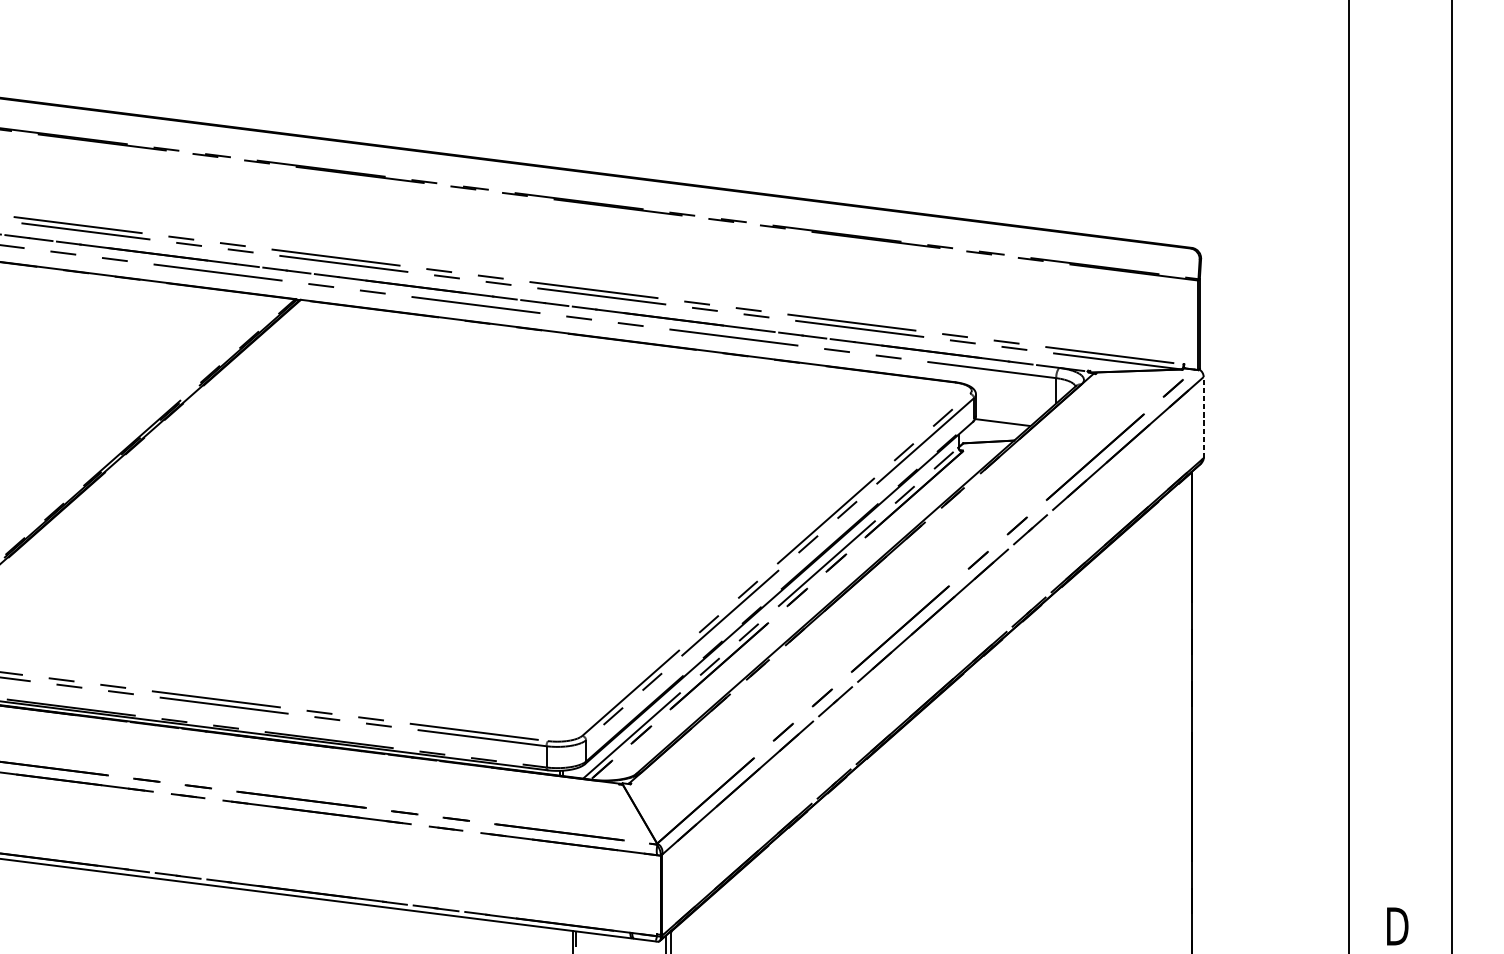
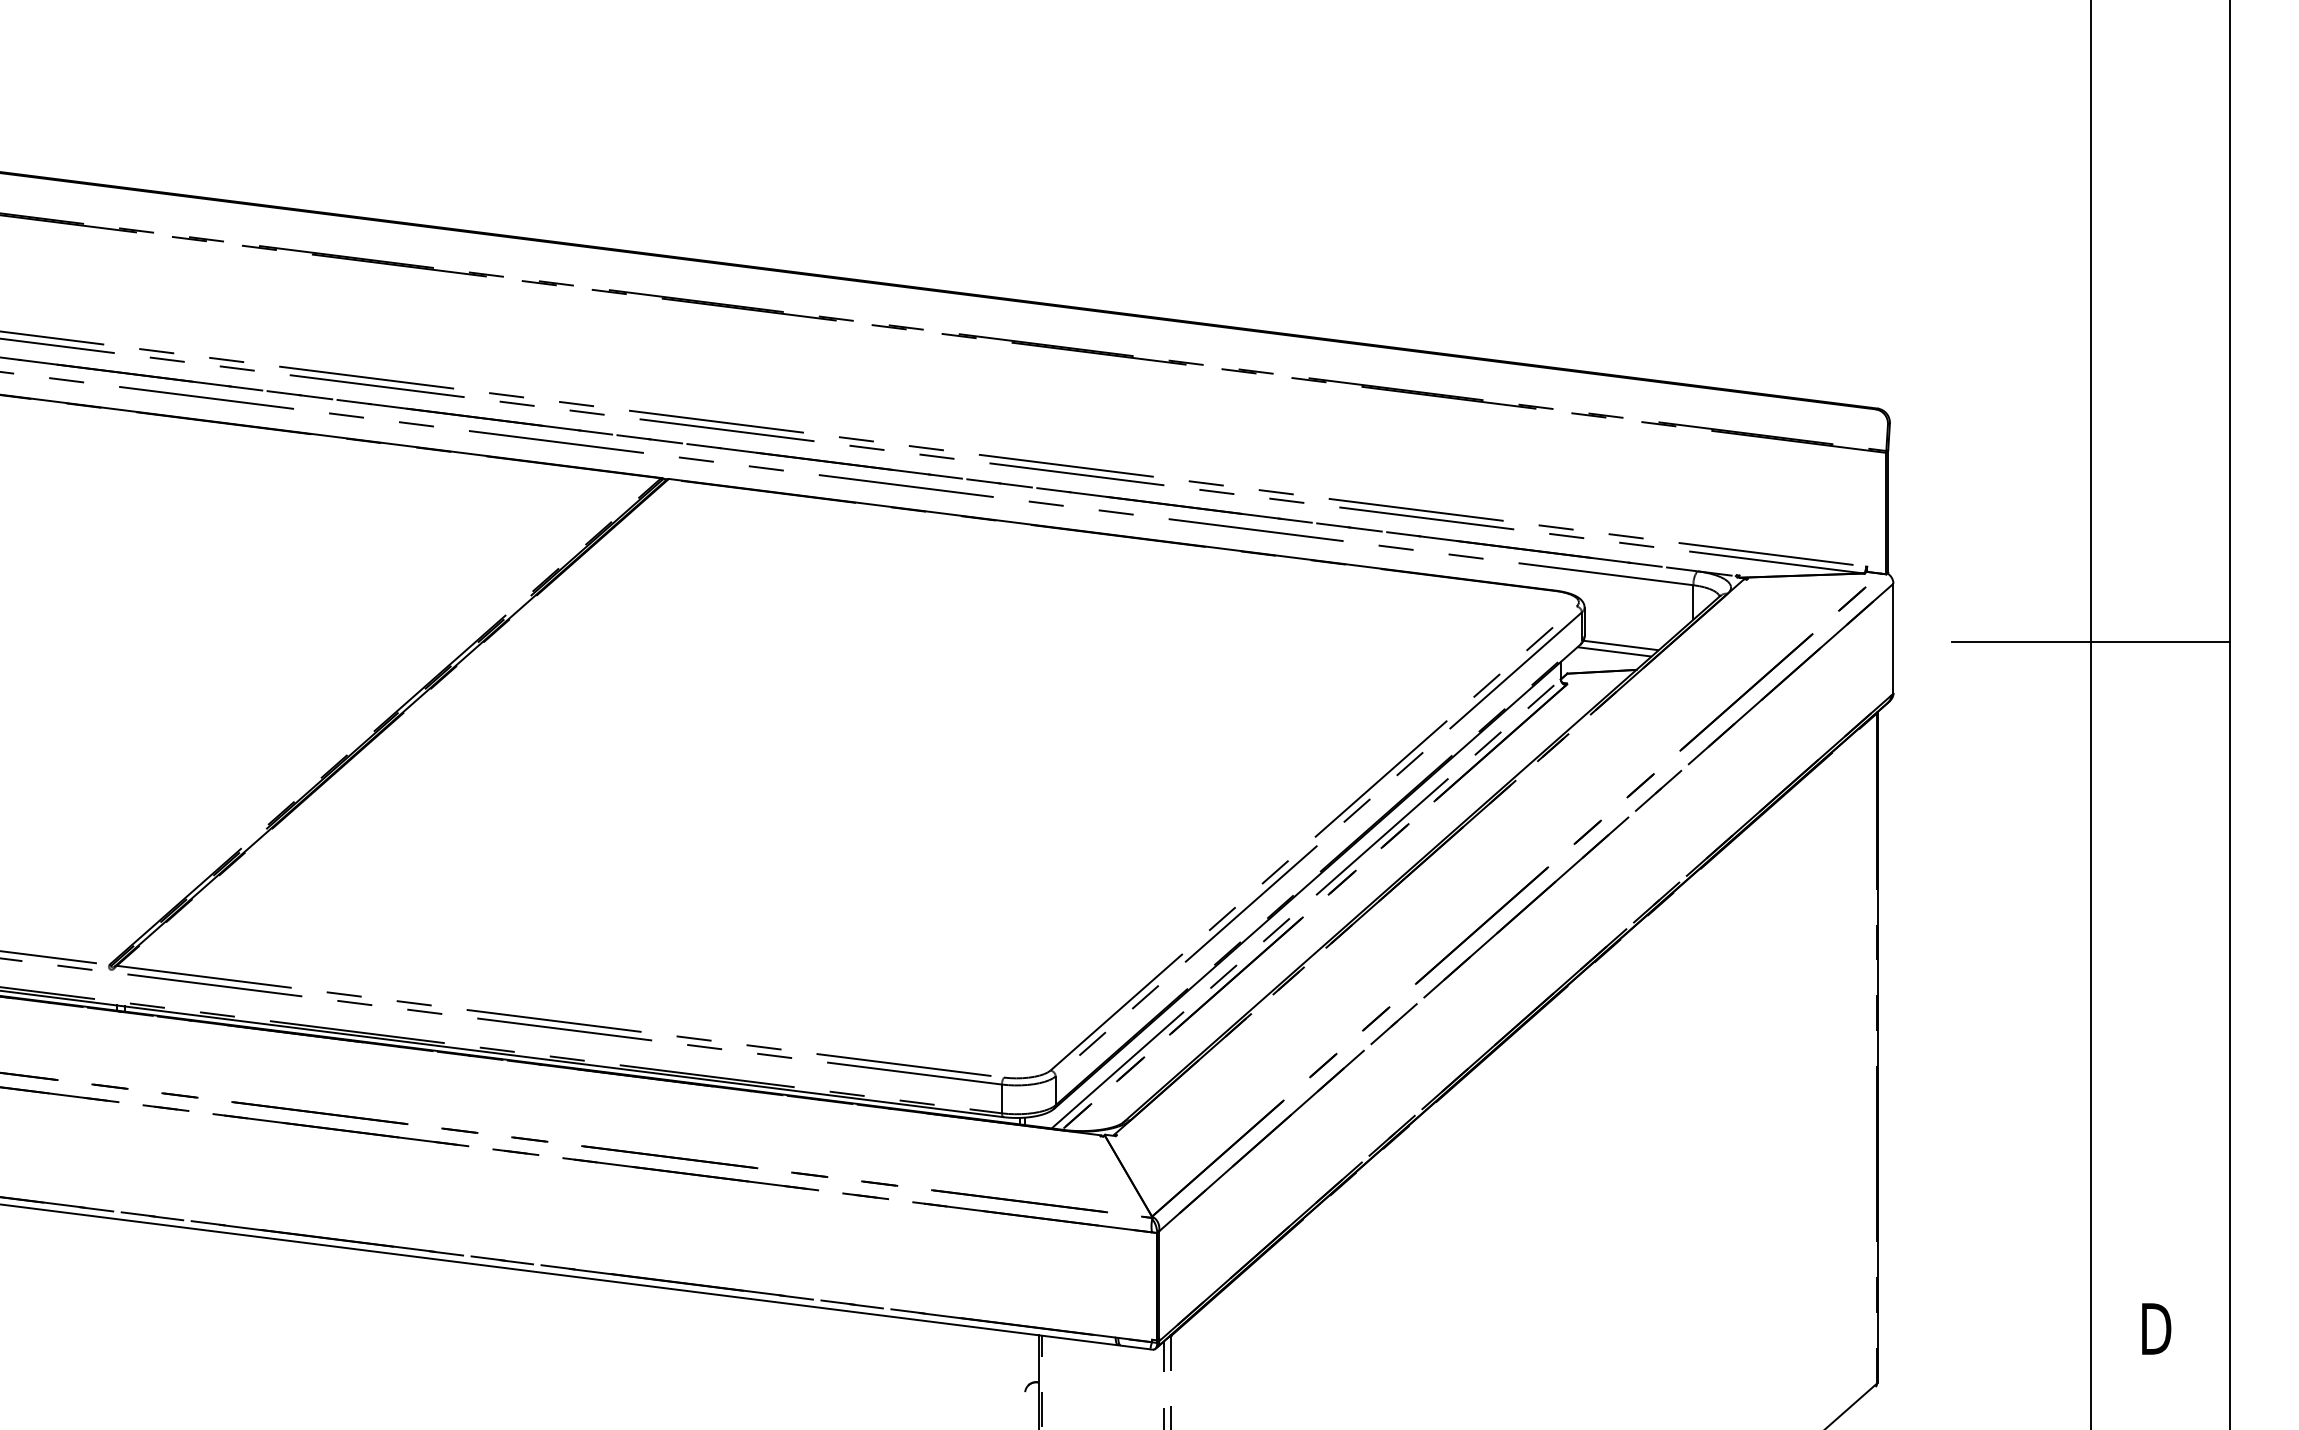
line: (1203, 417) -> (1893, 638), dashed -> solid
line: (1349, 419) -> (2091, 641), added
line: (998, 427) -> (1614, 651), added

